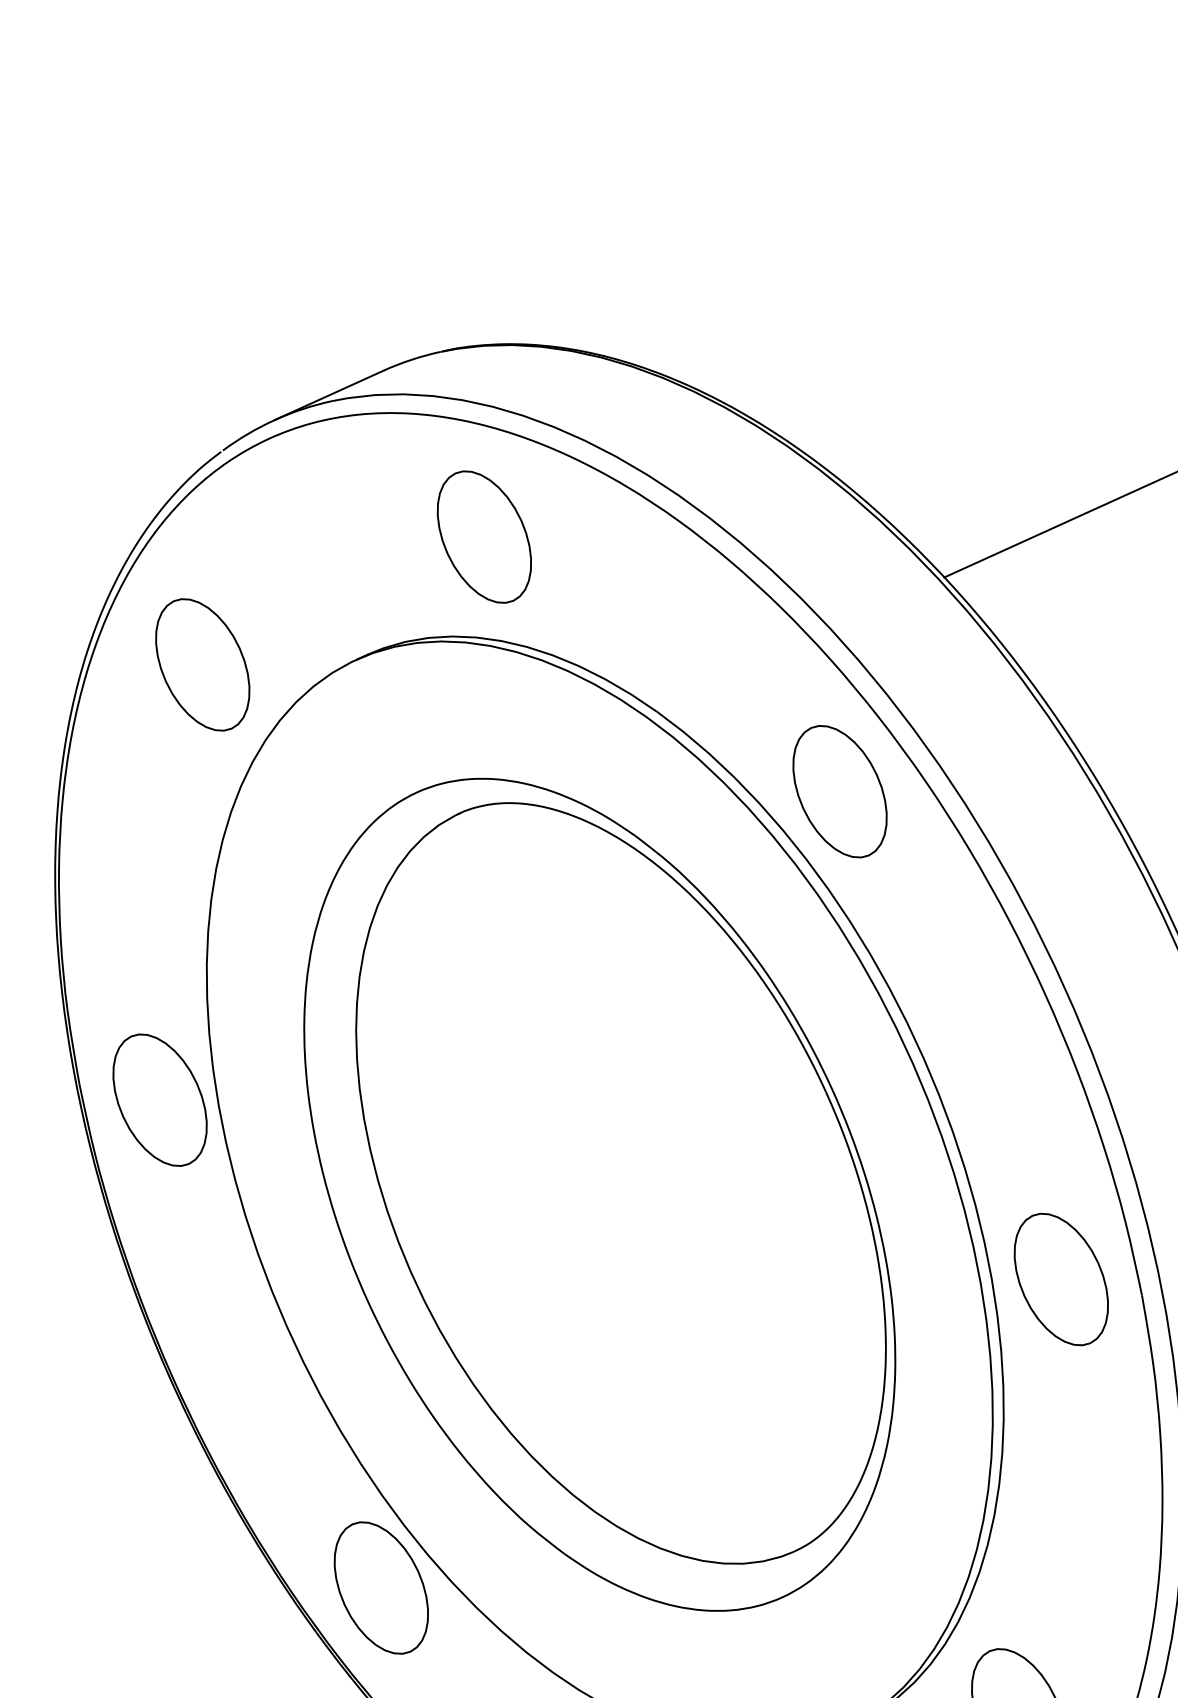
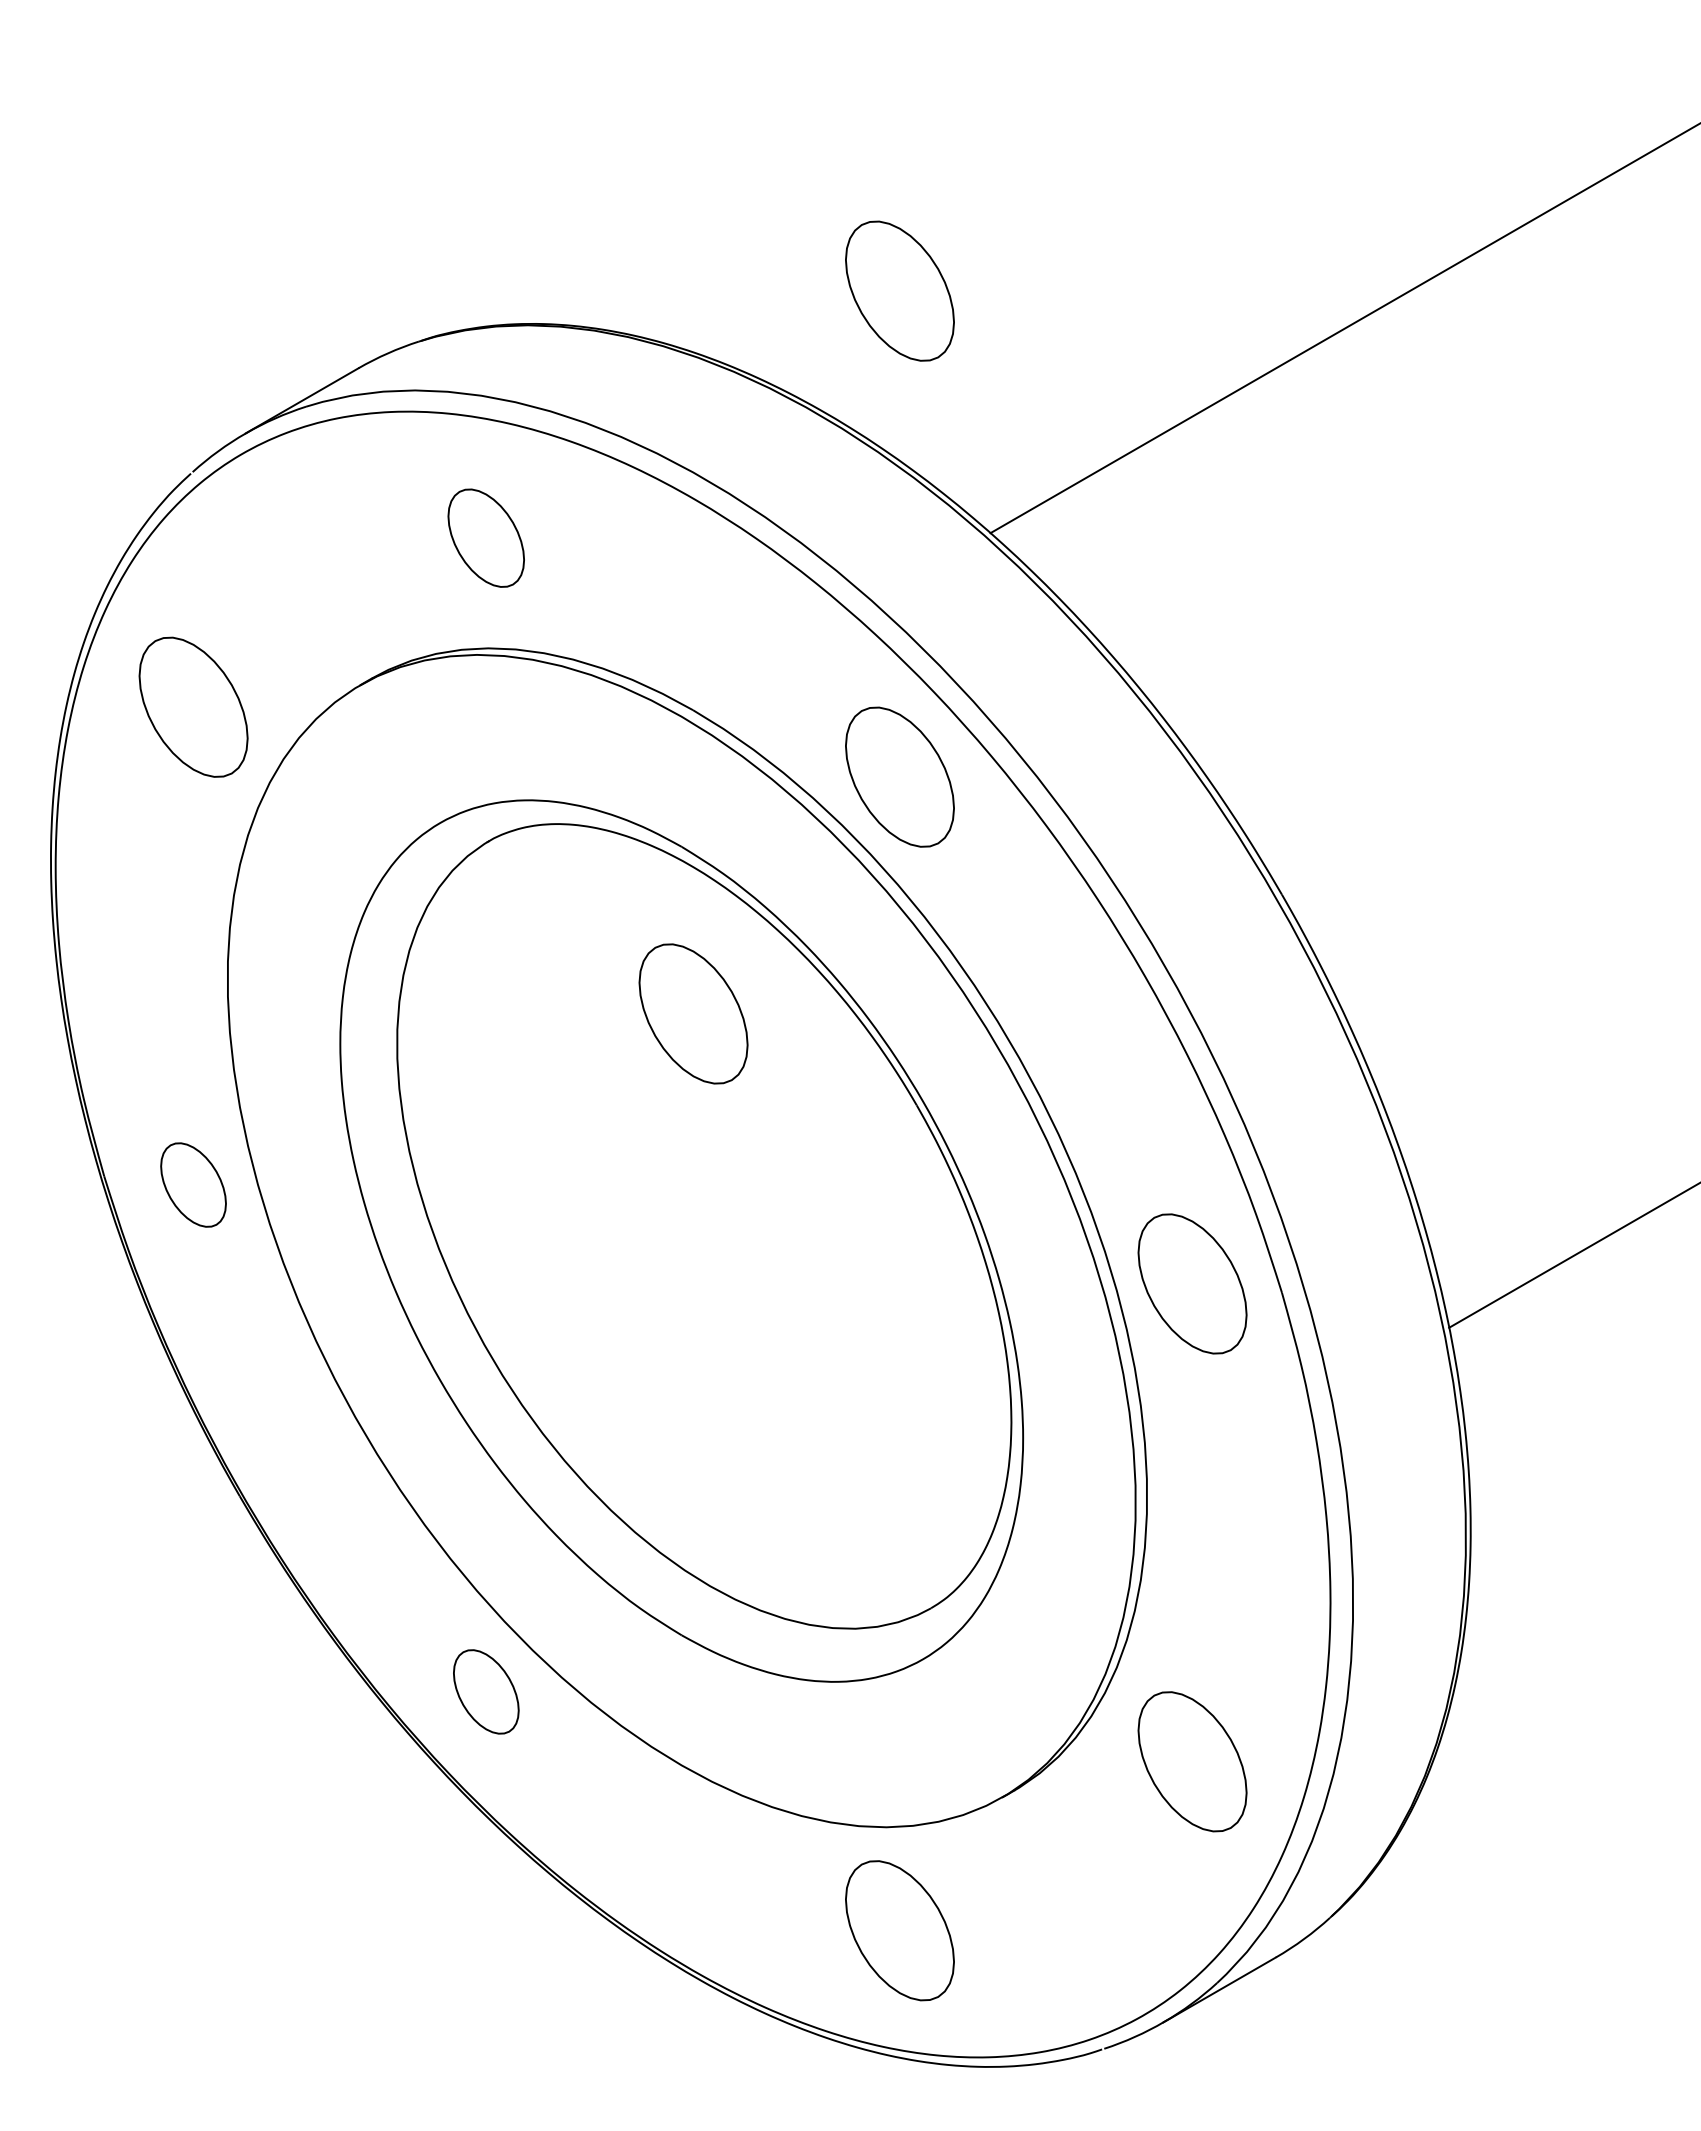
part: (883, 348) -> (899, 290), added
part: (484, 536) -> (486, 537), size x0.7
part: (630, 988) -> (693, 1013), added
part: (160, 1099) -> (193, 1184), size x0.6
part: (381, 1587) -> (486, 1691), size x0.6

